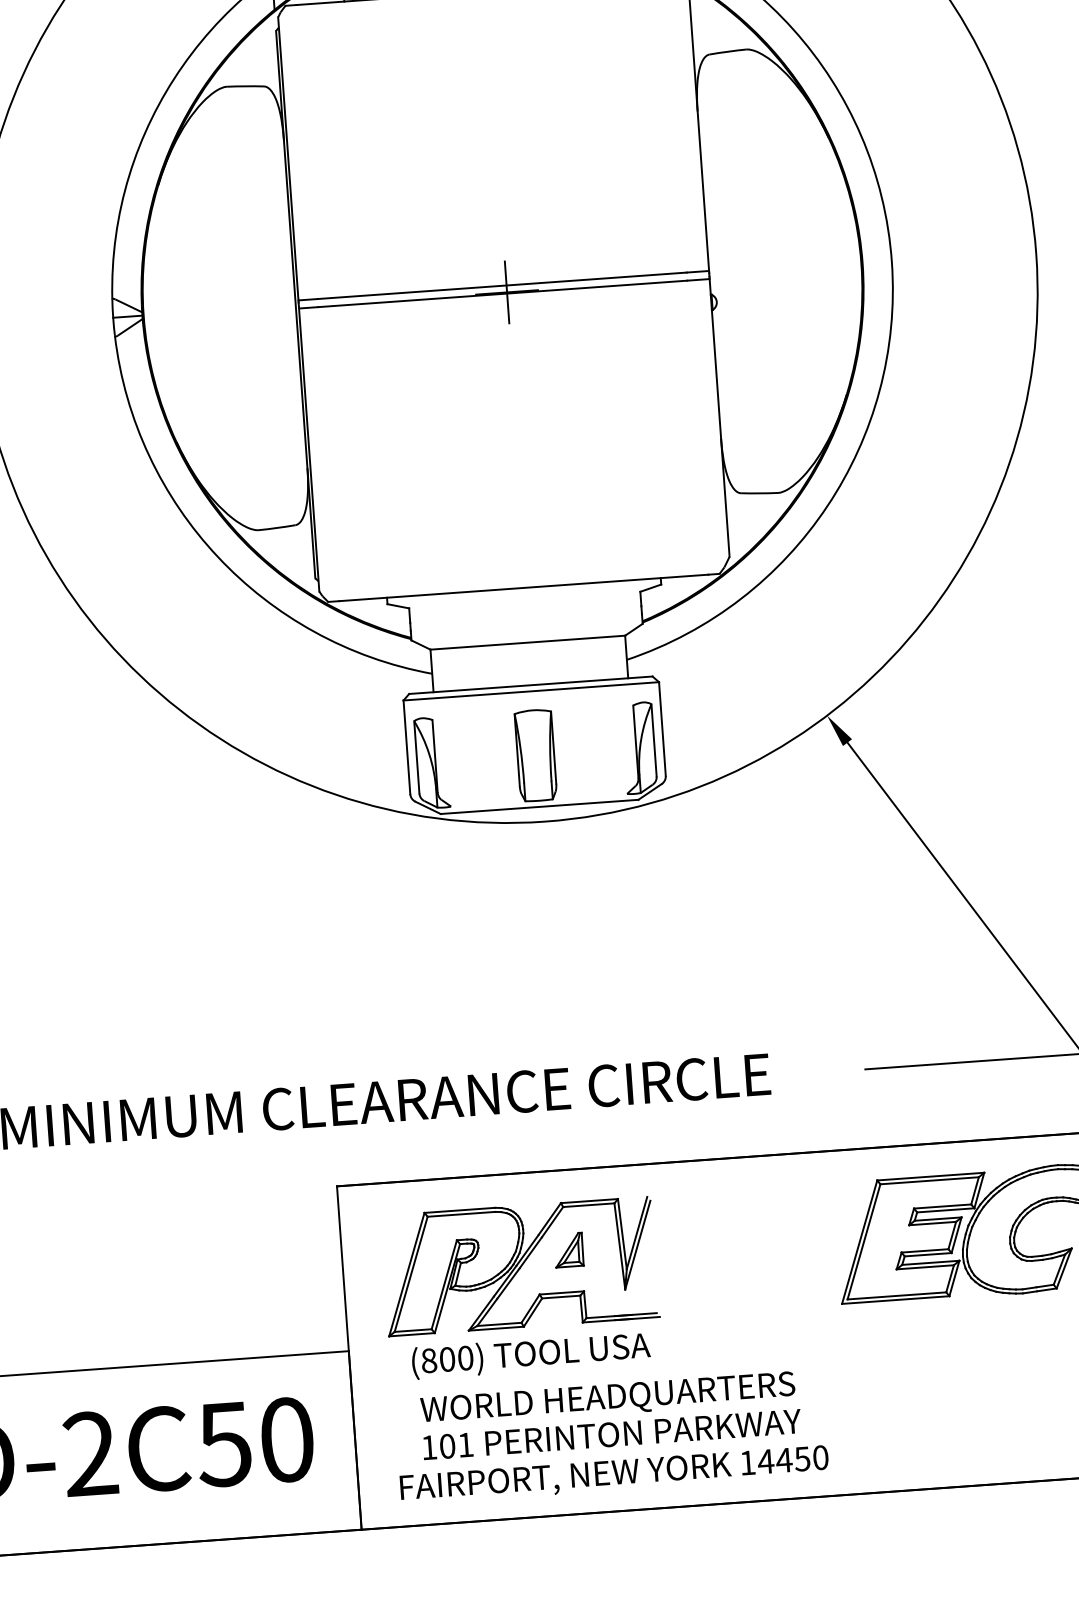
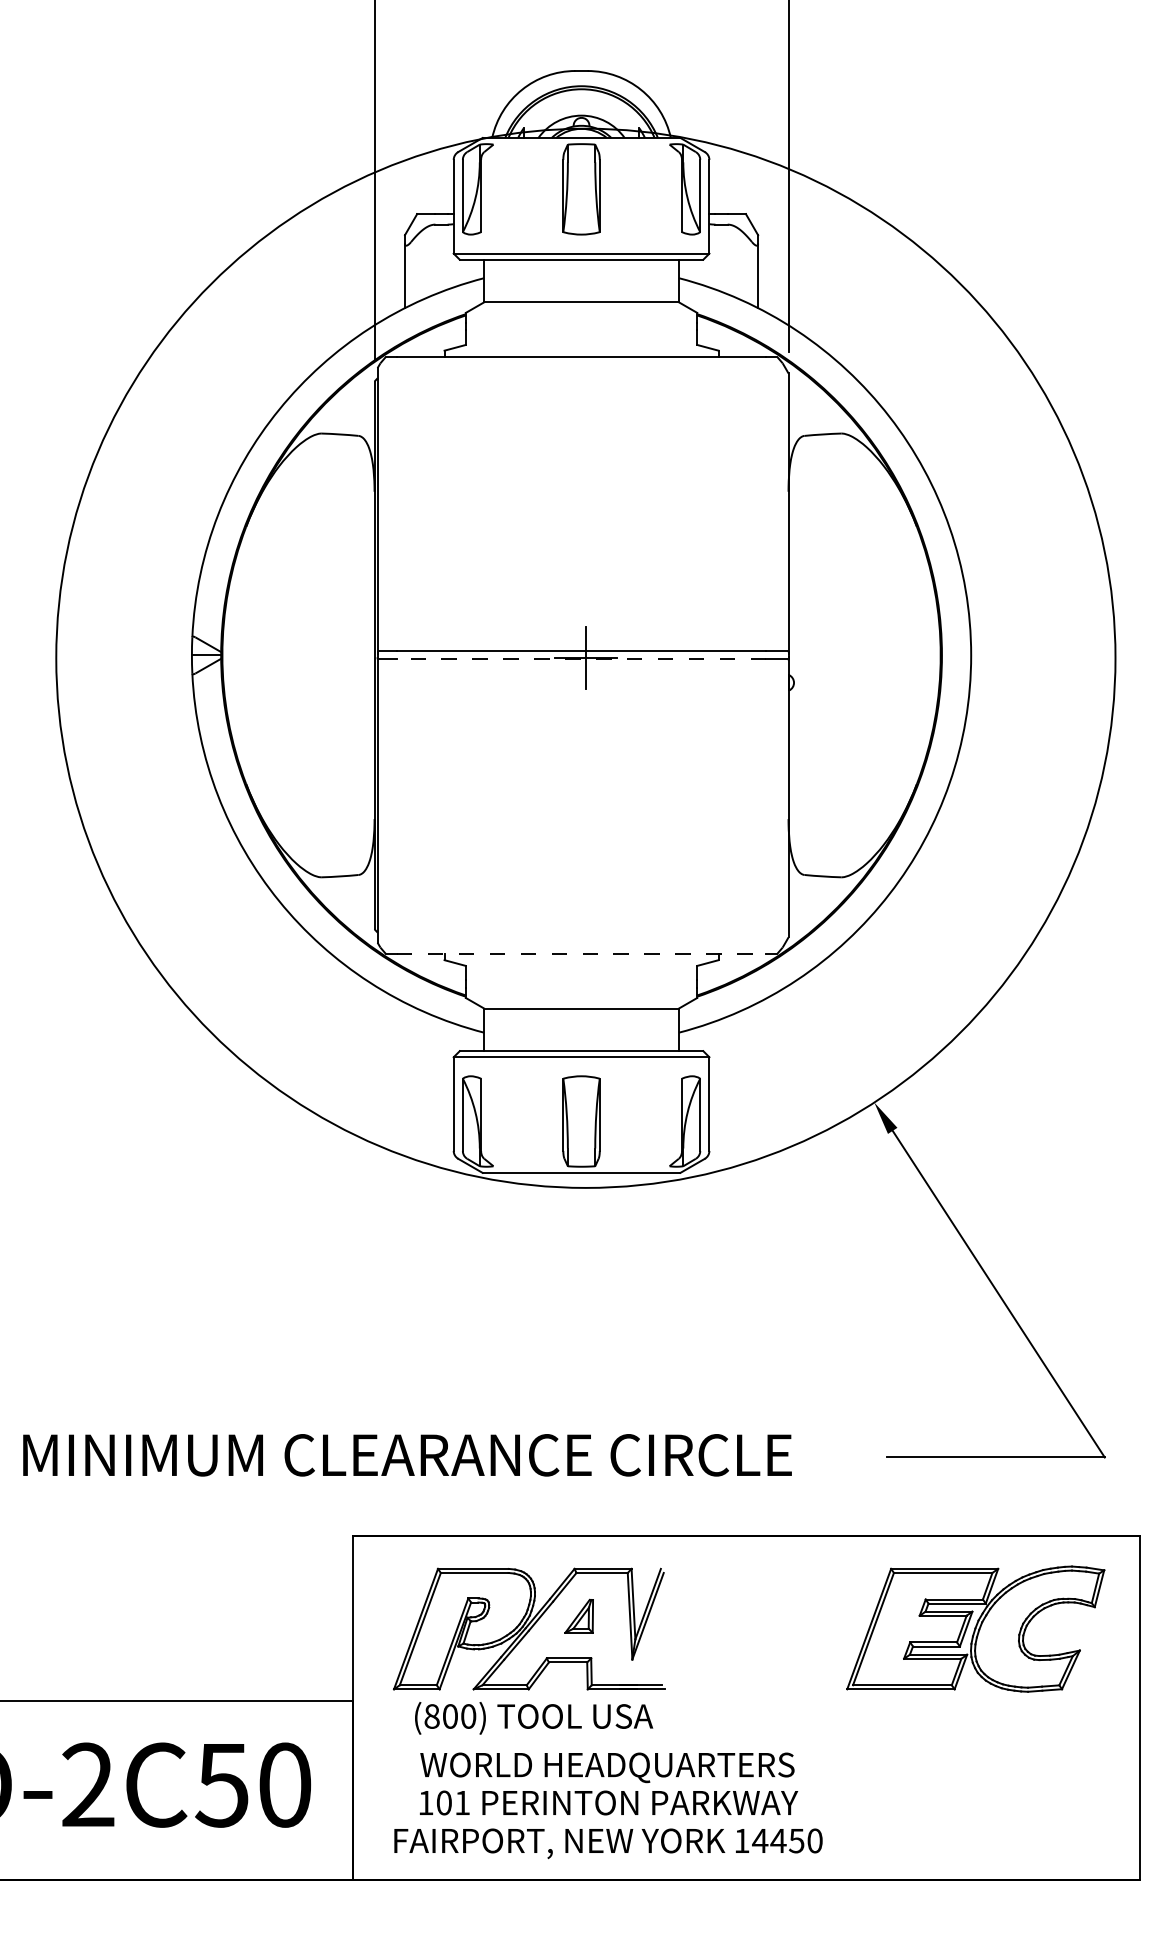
line: (502, 293) -> (581, 659), solid -> dashed
line: (523, 587) -> (581, 953), solid -> dashed

